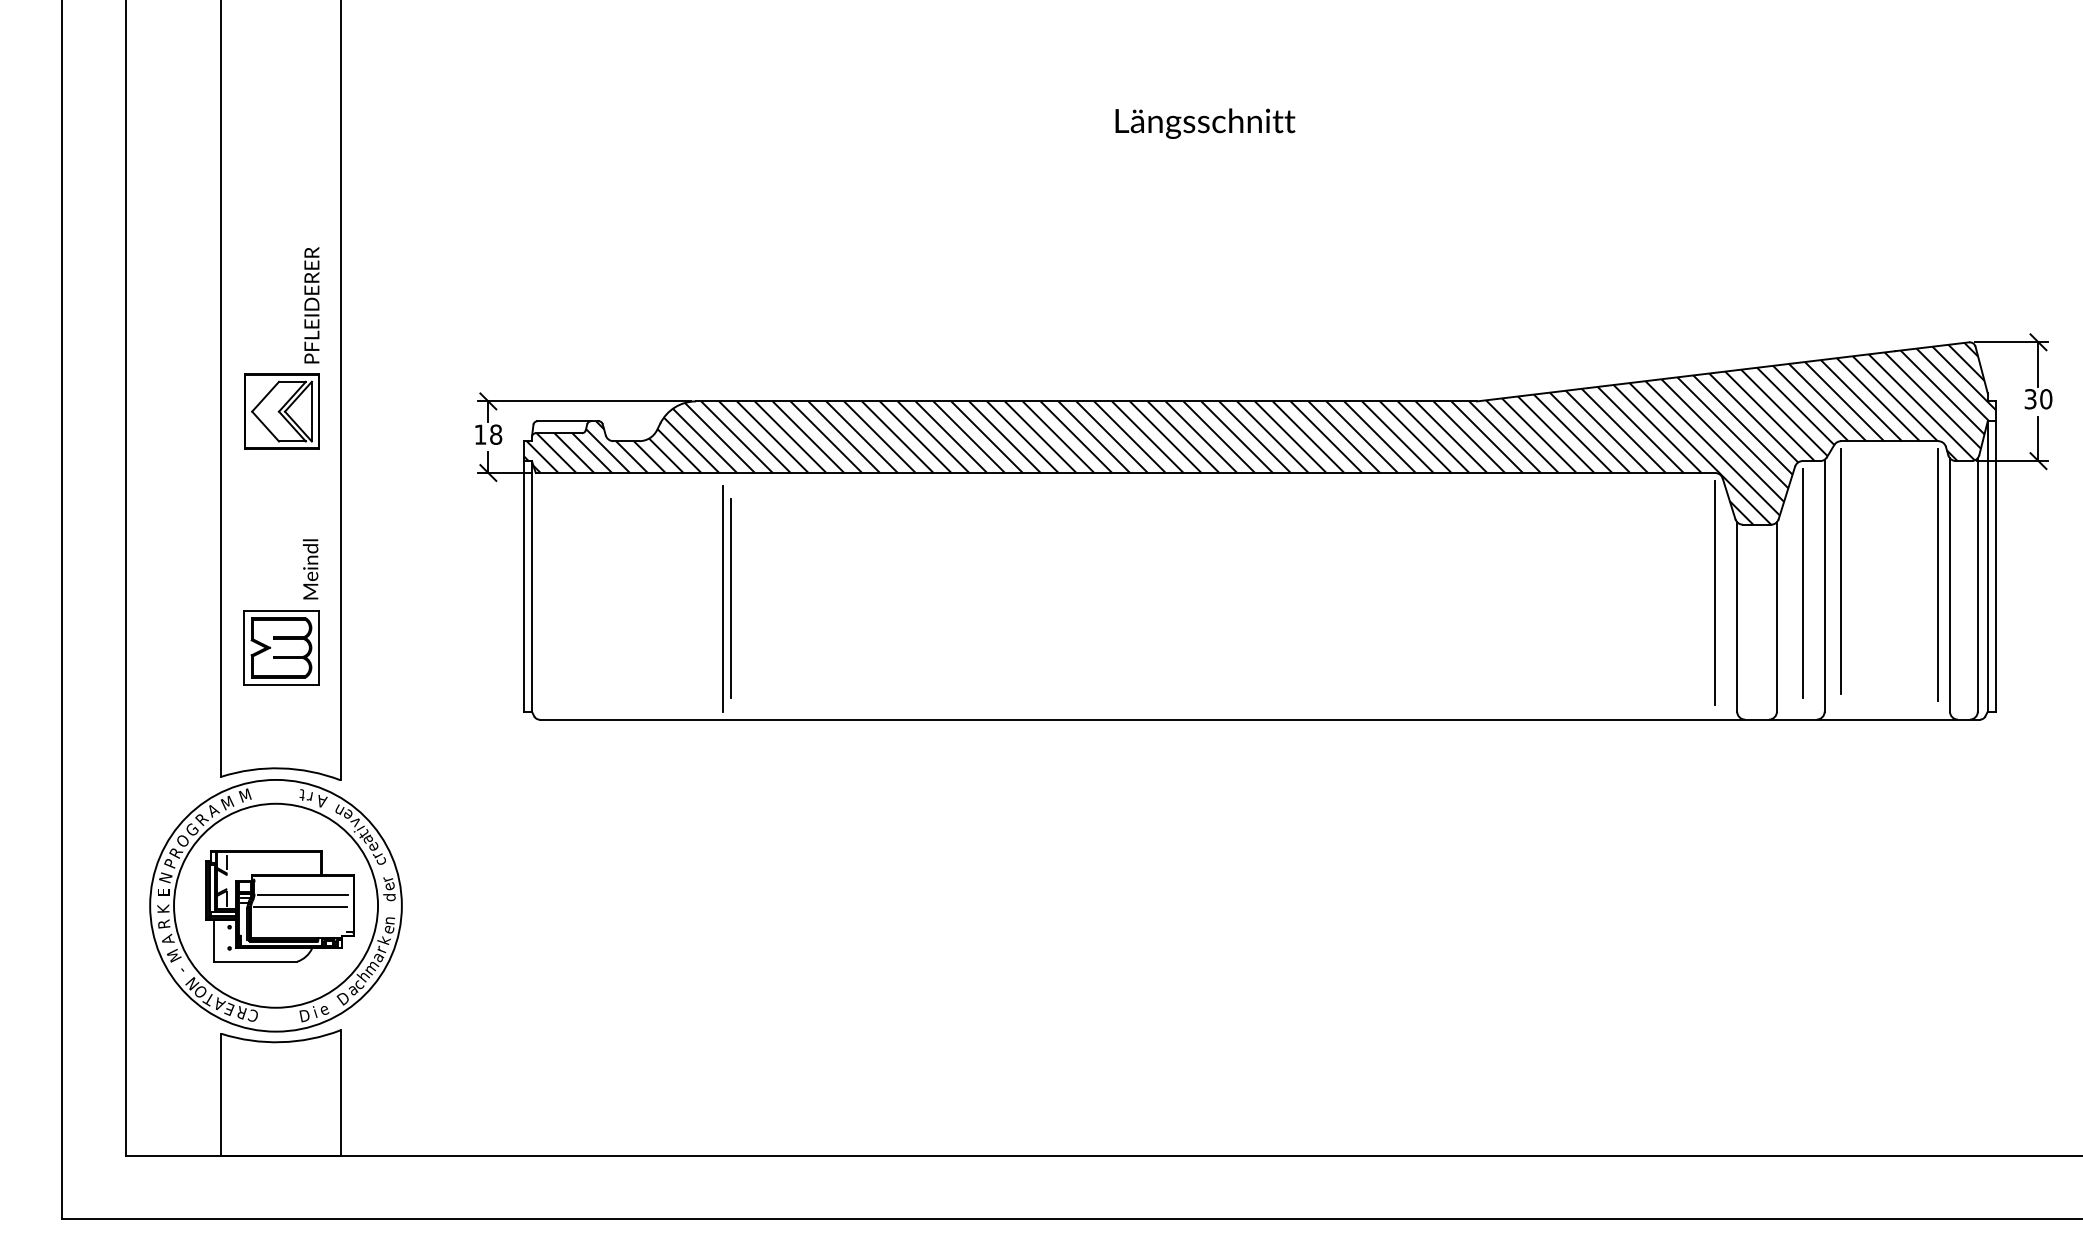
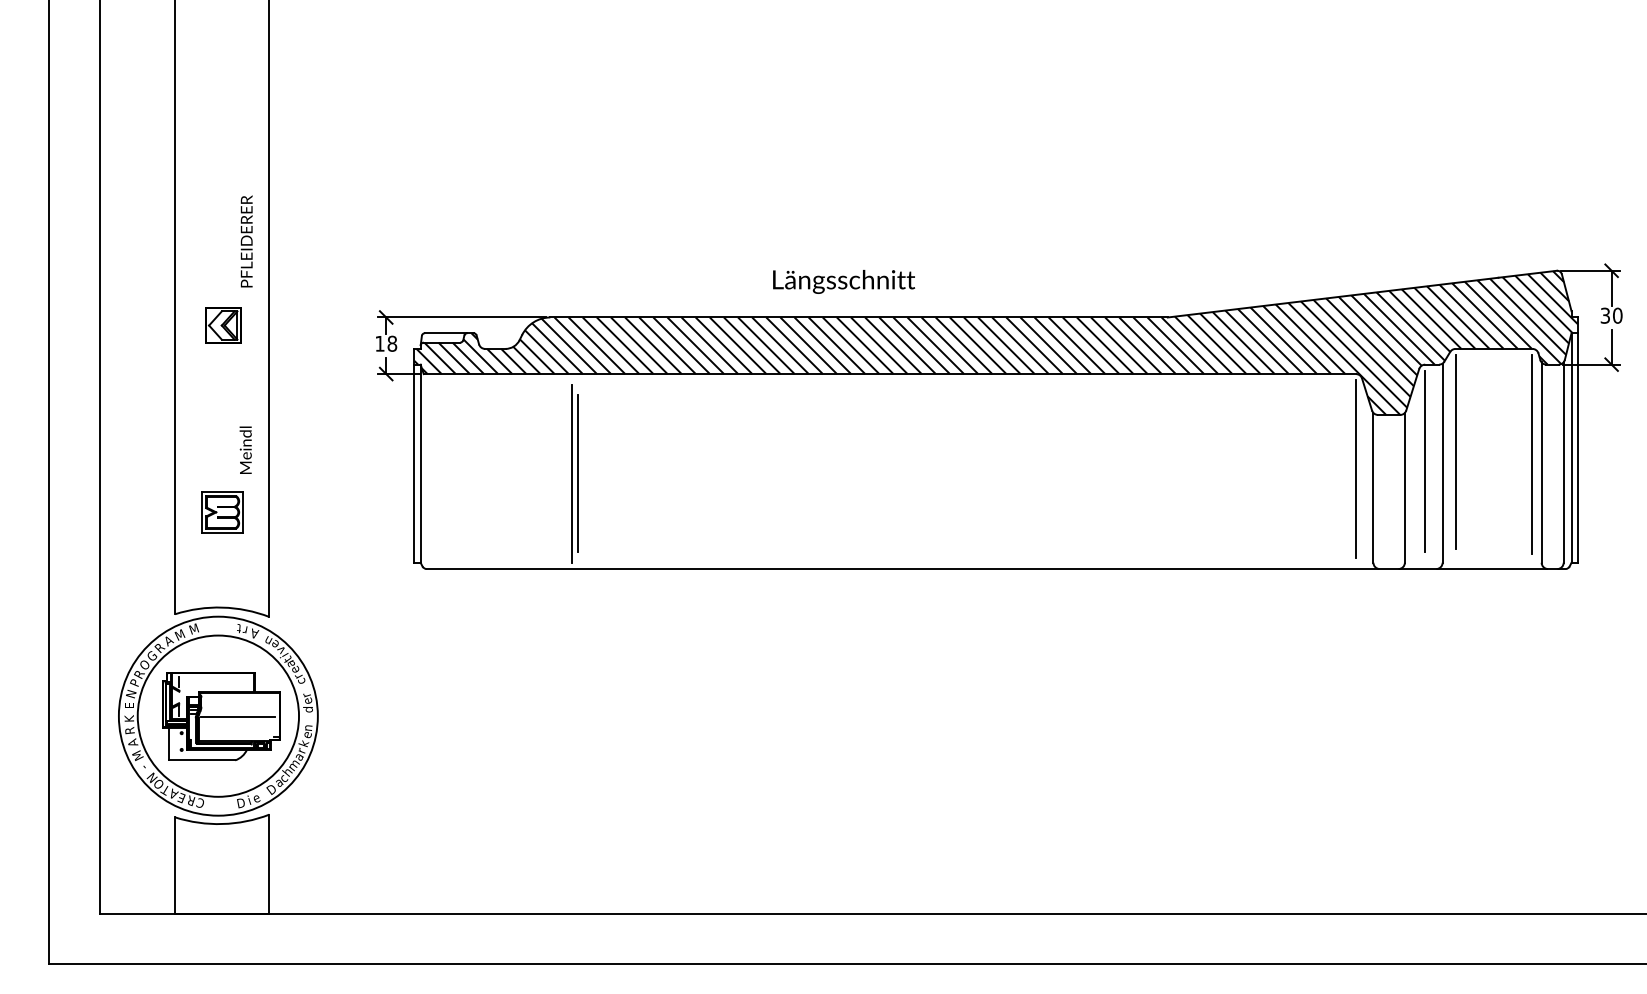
text: (1205, 123) -> (844, 281), moved
part: (282, 411) -> (223, 325), size x0.6
part: (281, 648) -> (222, 512), size x0.7
line: (302, 894) -> (239, 707), removed

